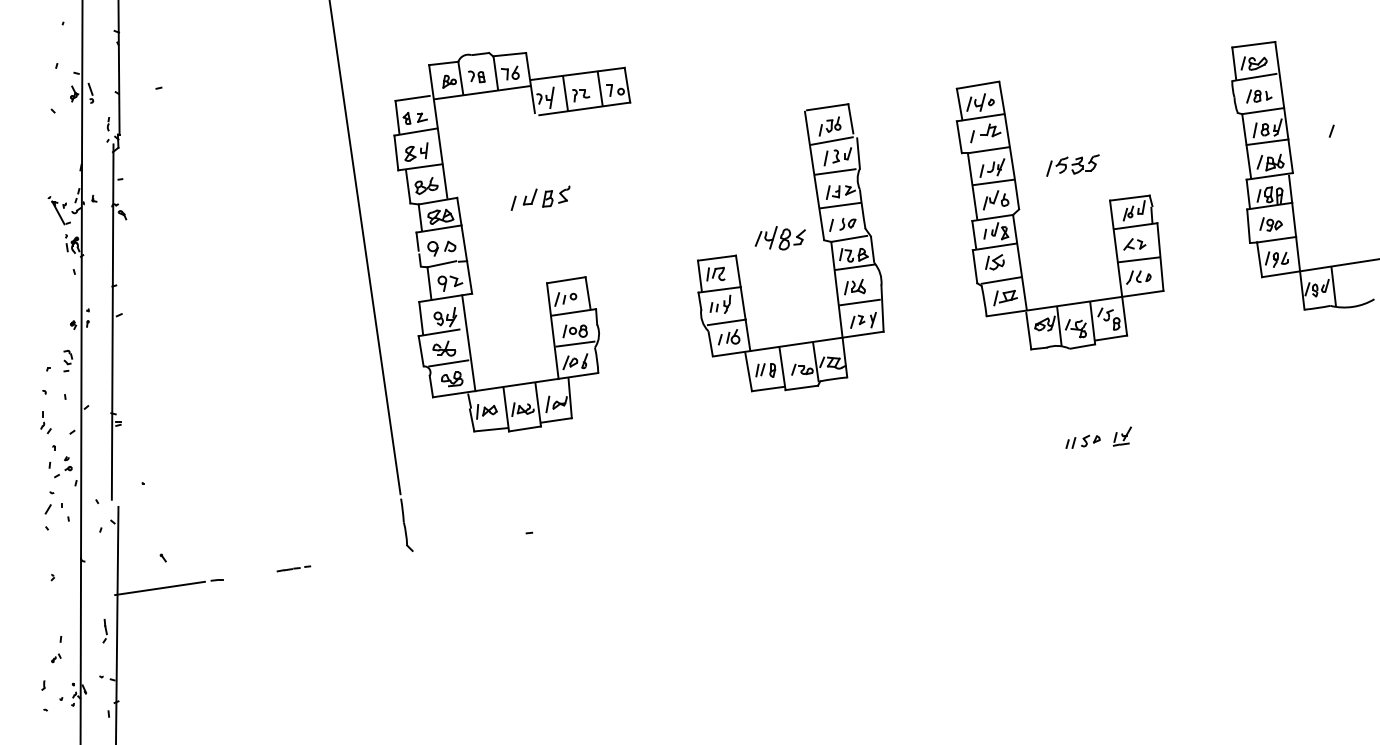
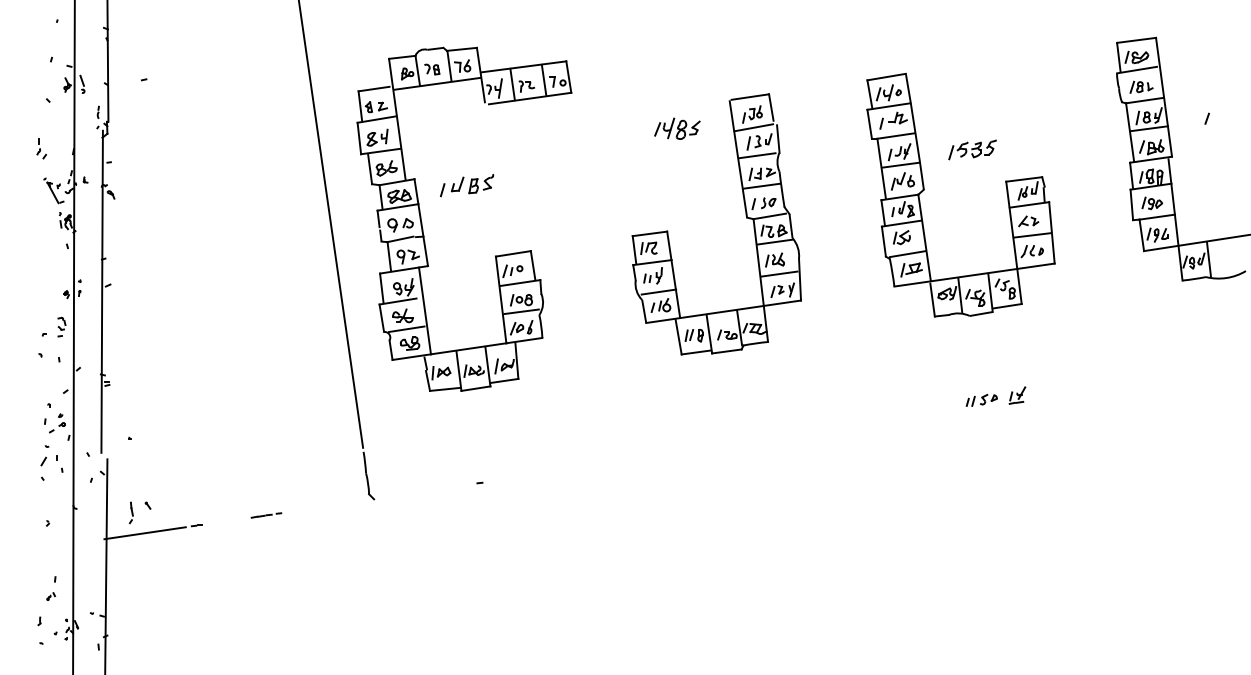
part: (541, 198) -> (467, 185), moved
part: (780, 237) -> (677, 128), moved
part: (45, 422) -> (41, 148), moved
part: (104, 630) -> (130, 512), moved

